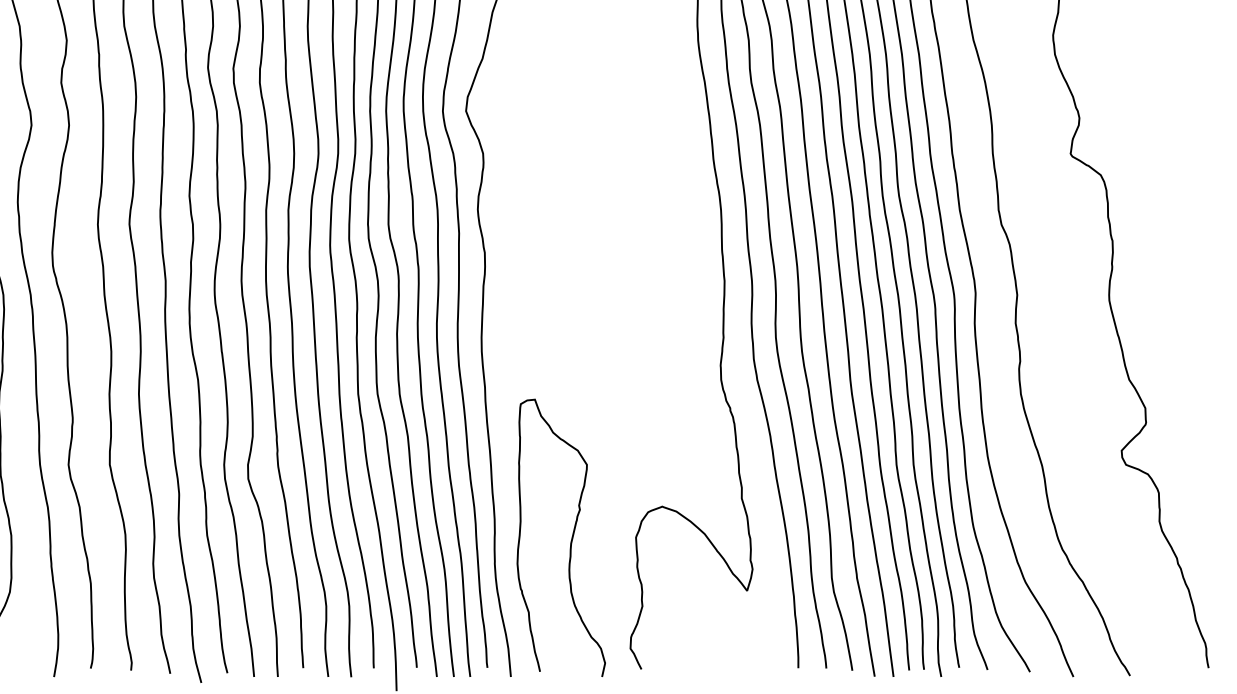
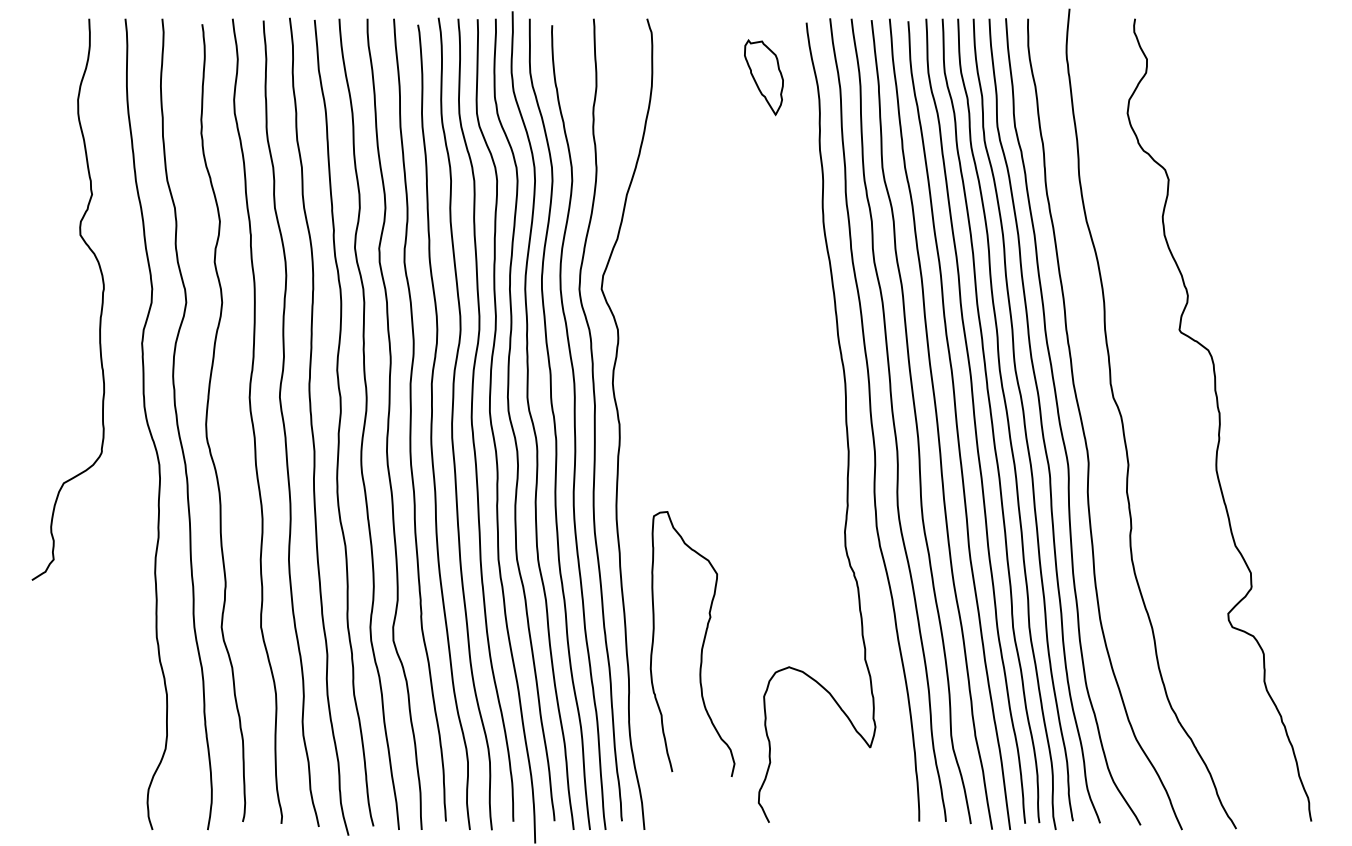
curve: (570, 540) -> (701, 646), moved

